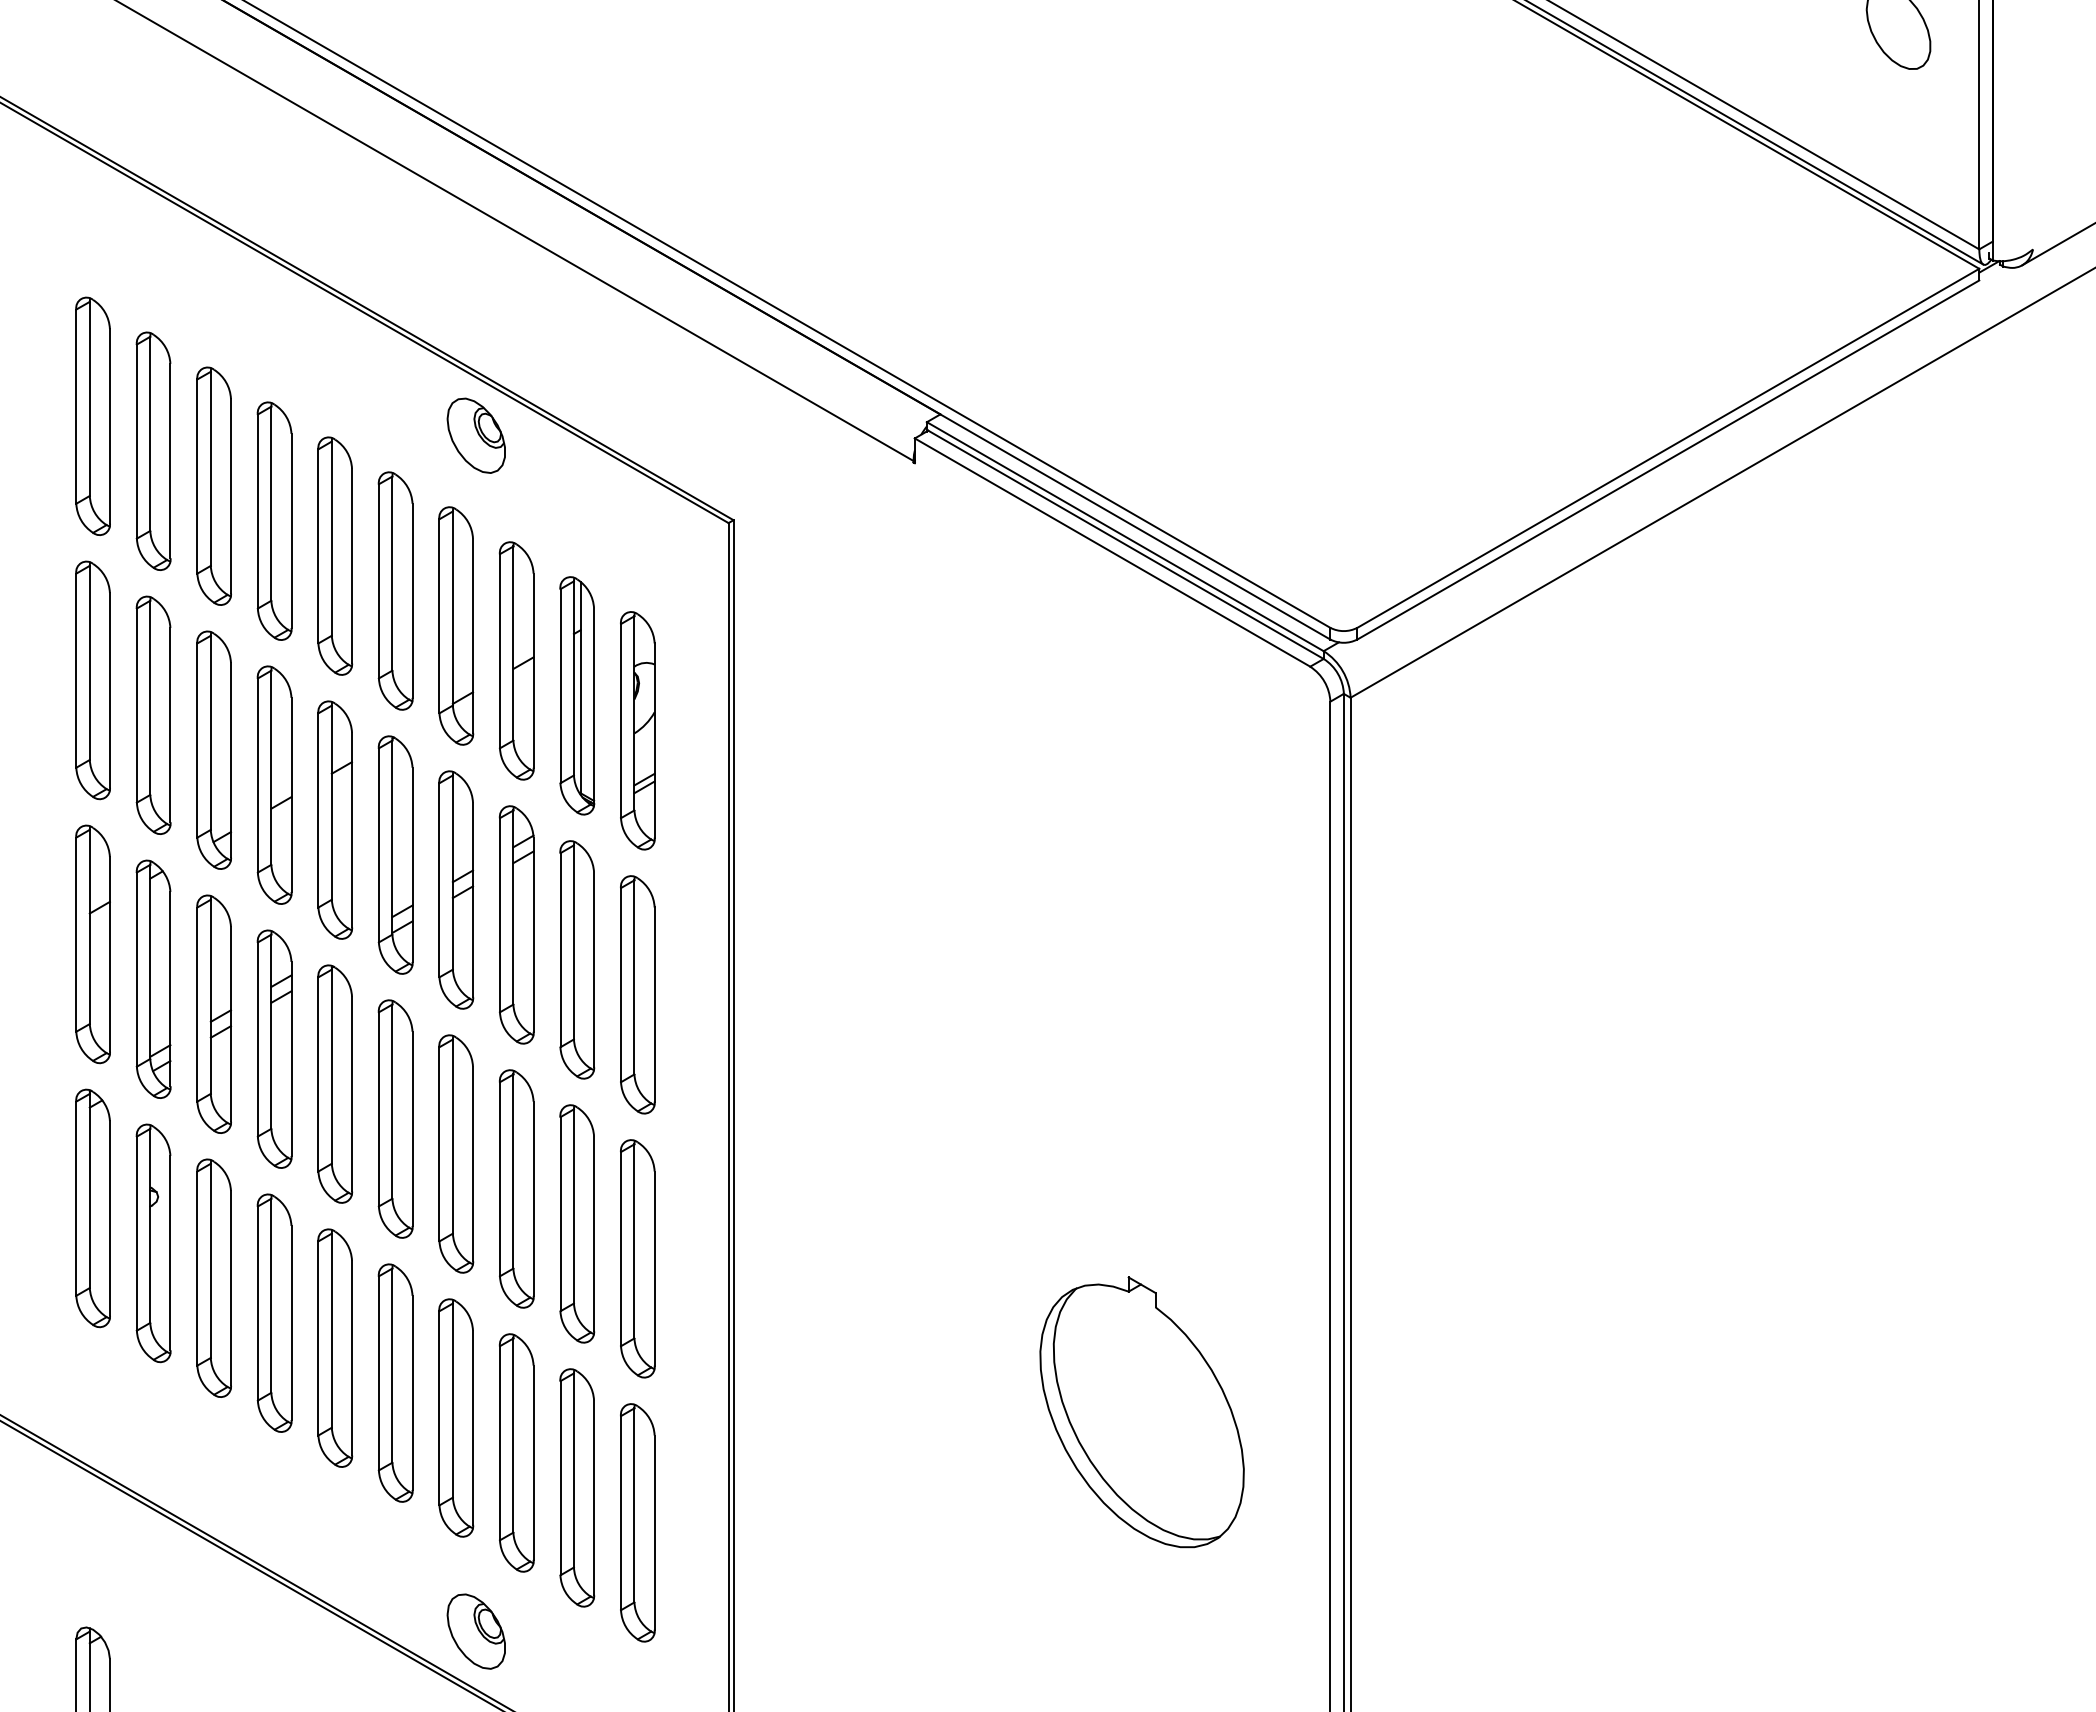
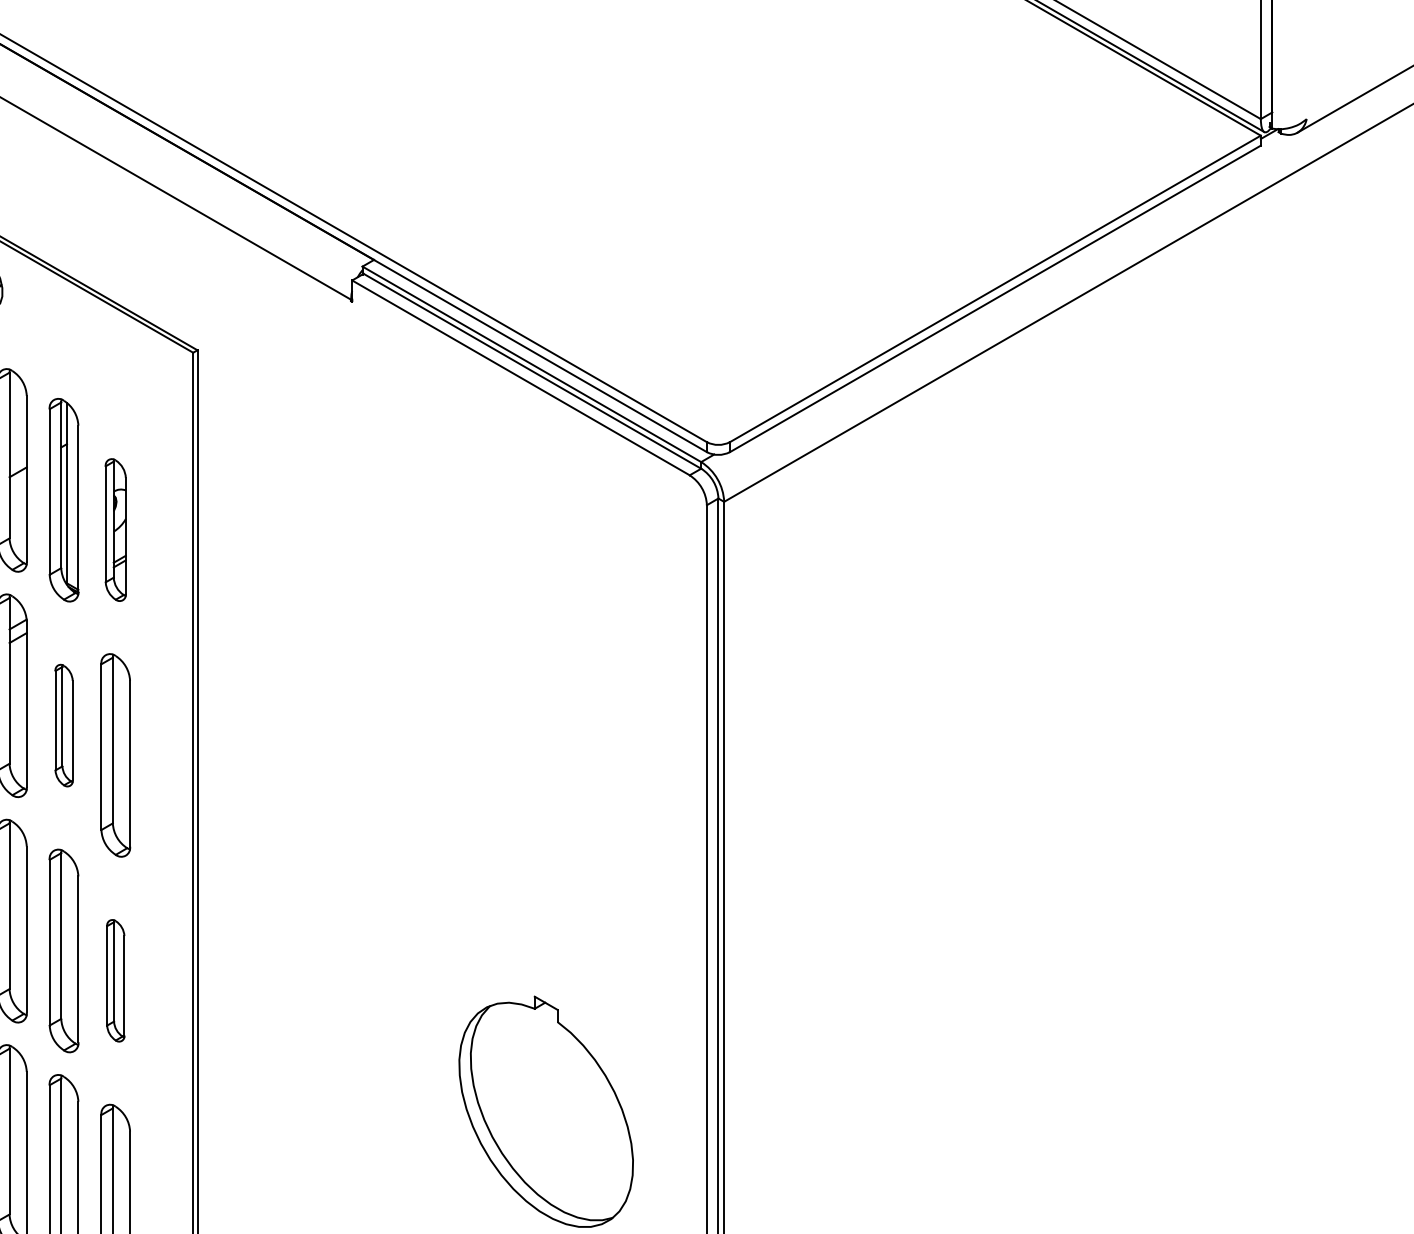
part: (637, 730) -> (115, 529), size x0.7
part: (577, 959) -> (64, 725), size x0.6
part: (637, 1258) -> (115, 980), size x0.6

